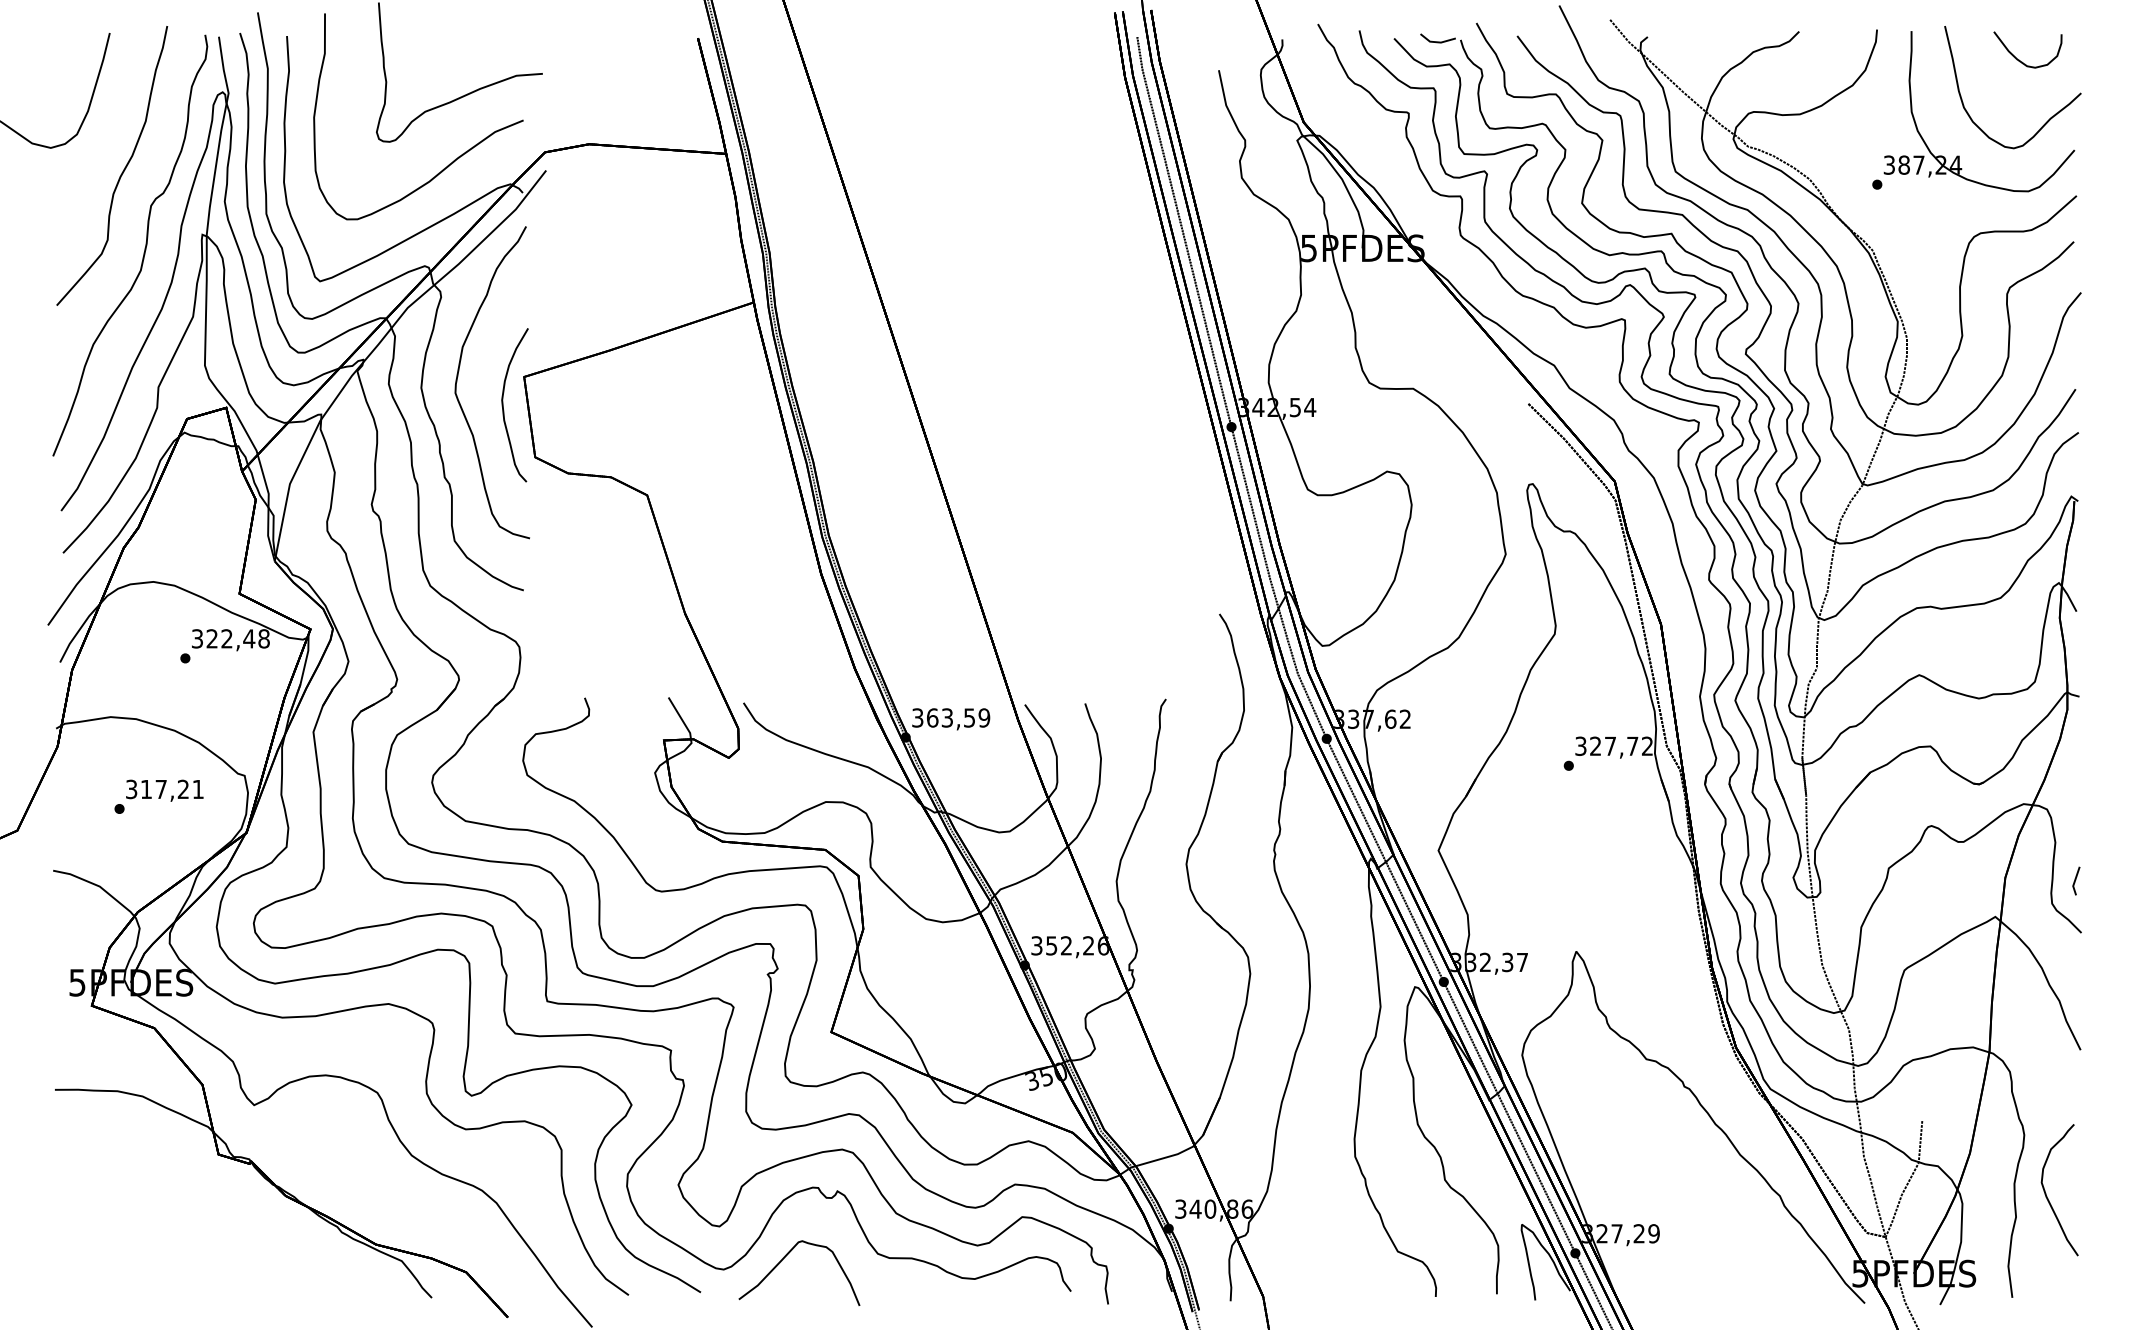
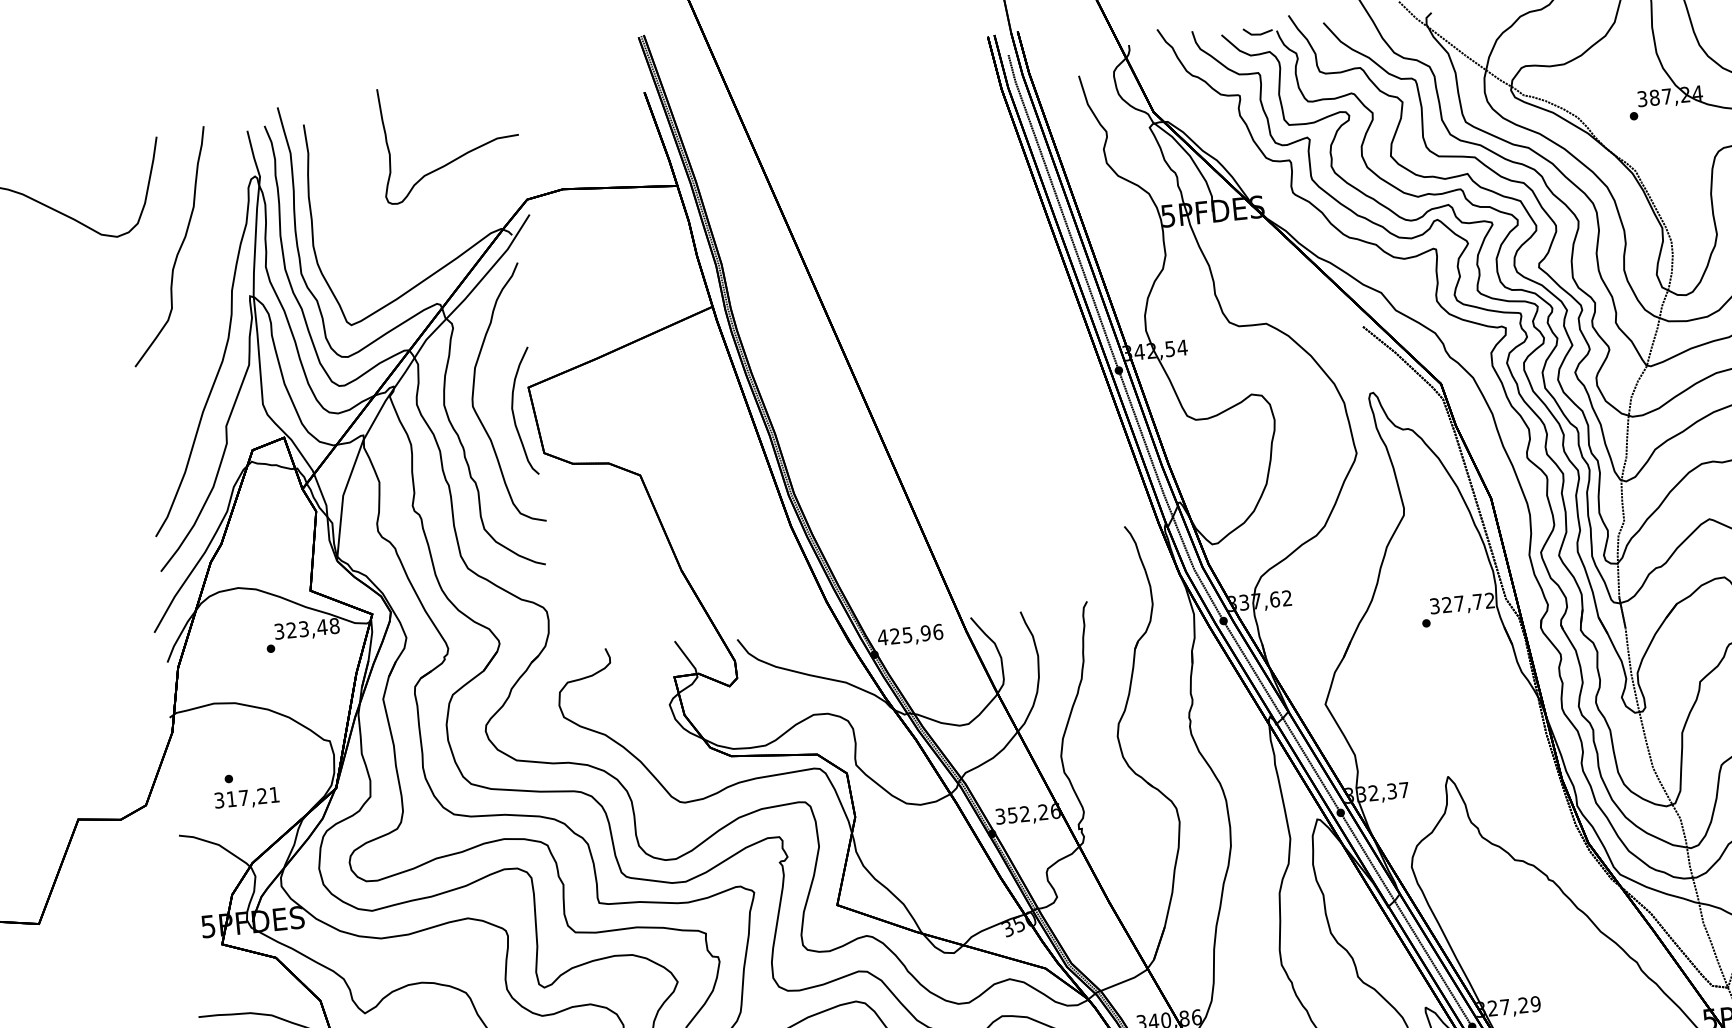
curve: (454, 159) -> (452, 213), removed
curve: (144, 248) -> (203, 312), removed
text: (226, 638) -> (303, 628), 322,48 -> 323,48
text: (950, 717) -> (909, 634), 363,59 -> 425,96
text: (164, 790) -> (246, 798), moved

